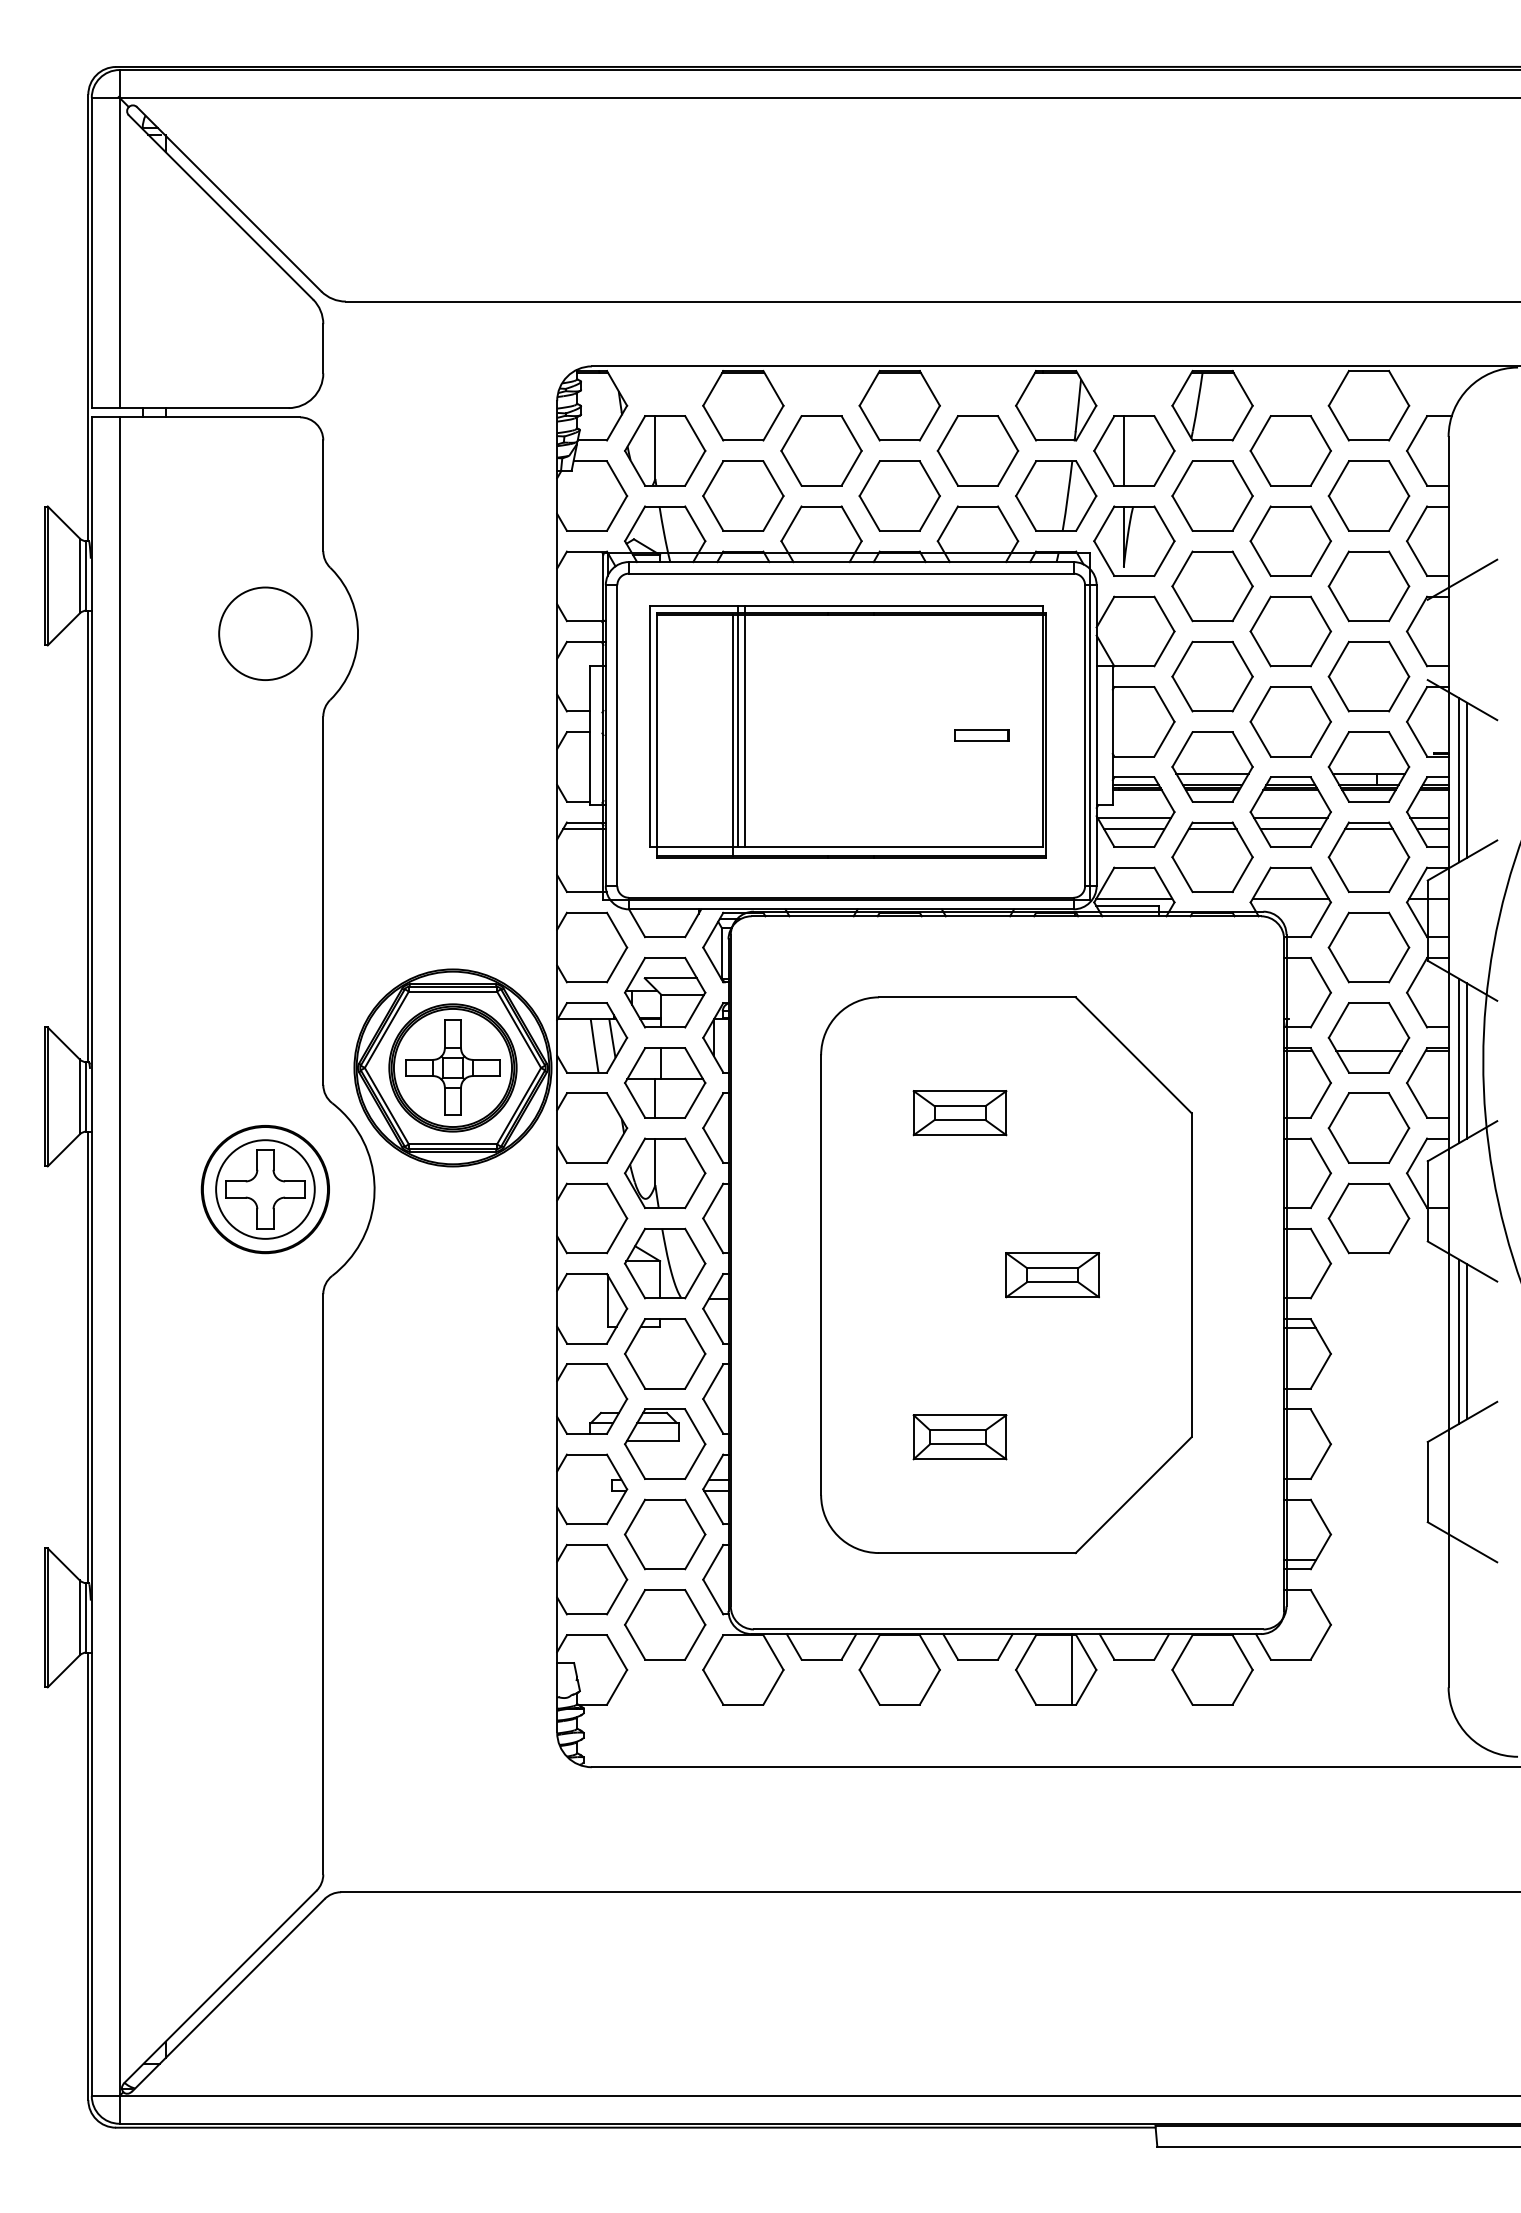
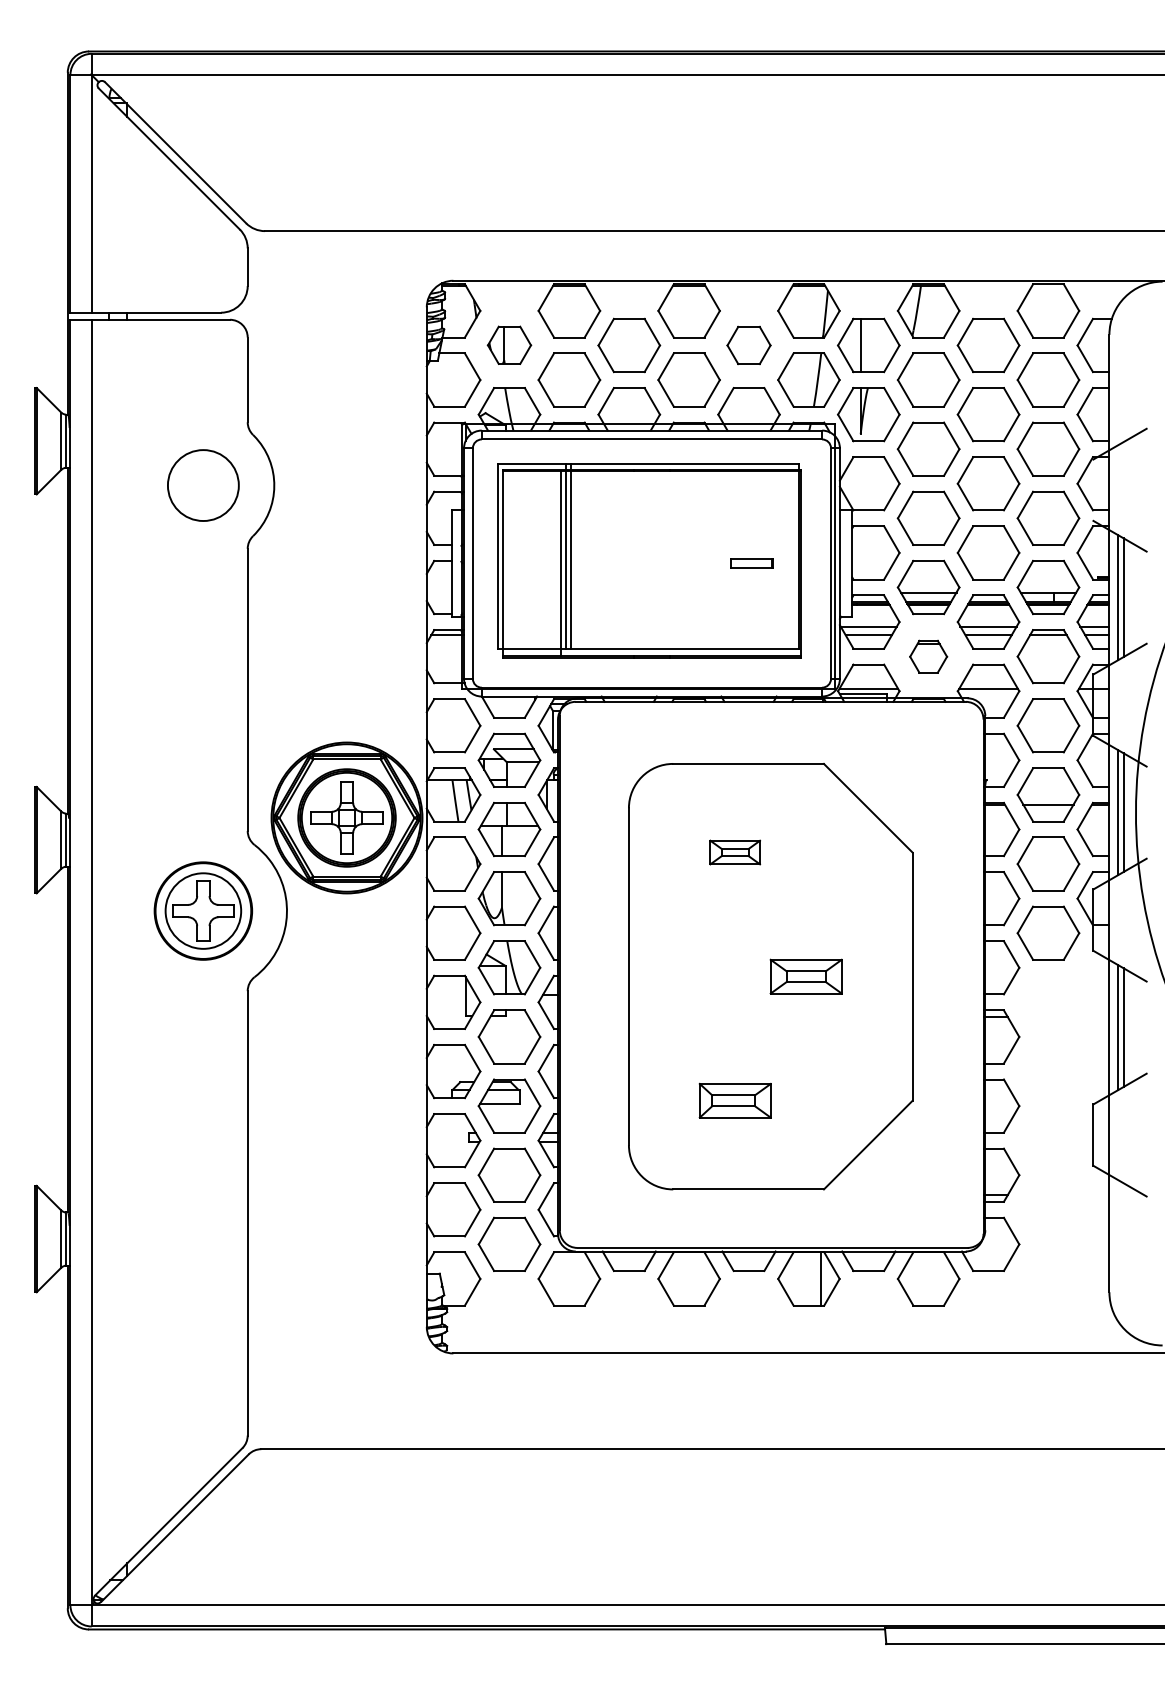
part: (665, 449) -> (509, 344), size x0.7
part: (977, 450) -> (748, 345), size x0.7
part: (1212, 857) -> (928, 656), size x0.6
part: (958, 1113) -> (734, 852), size x0.7

